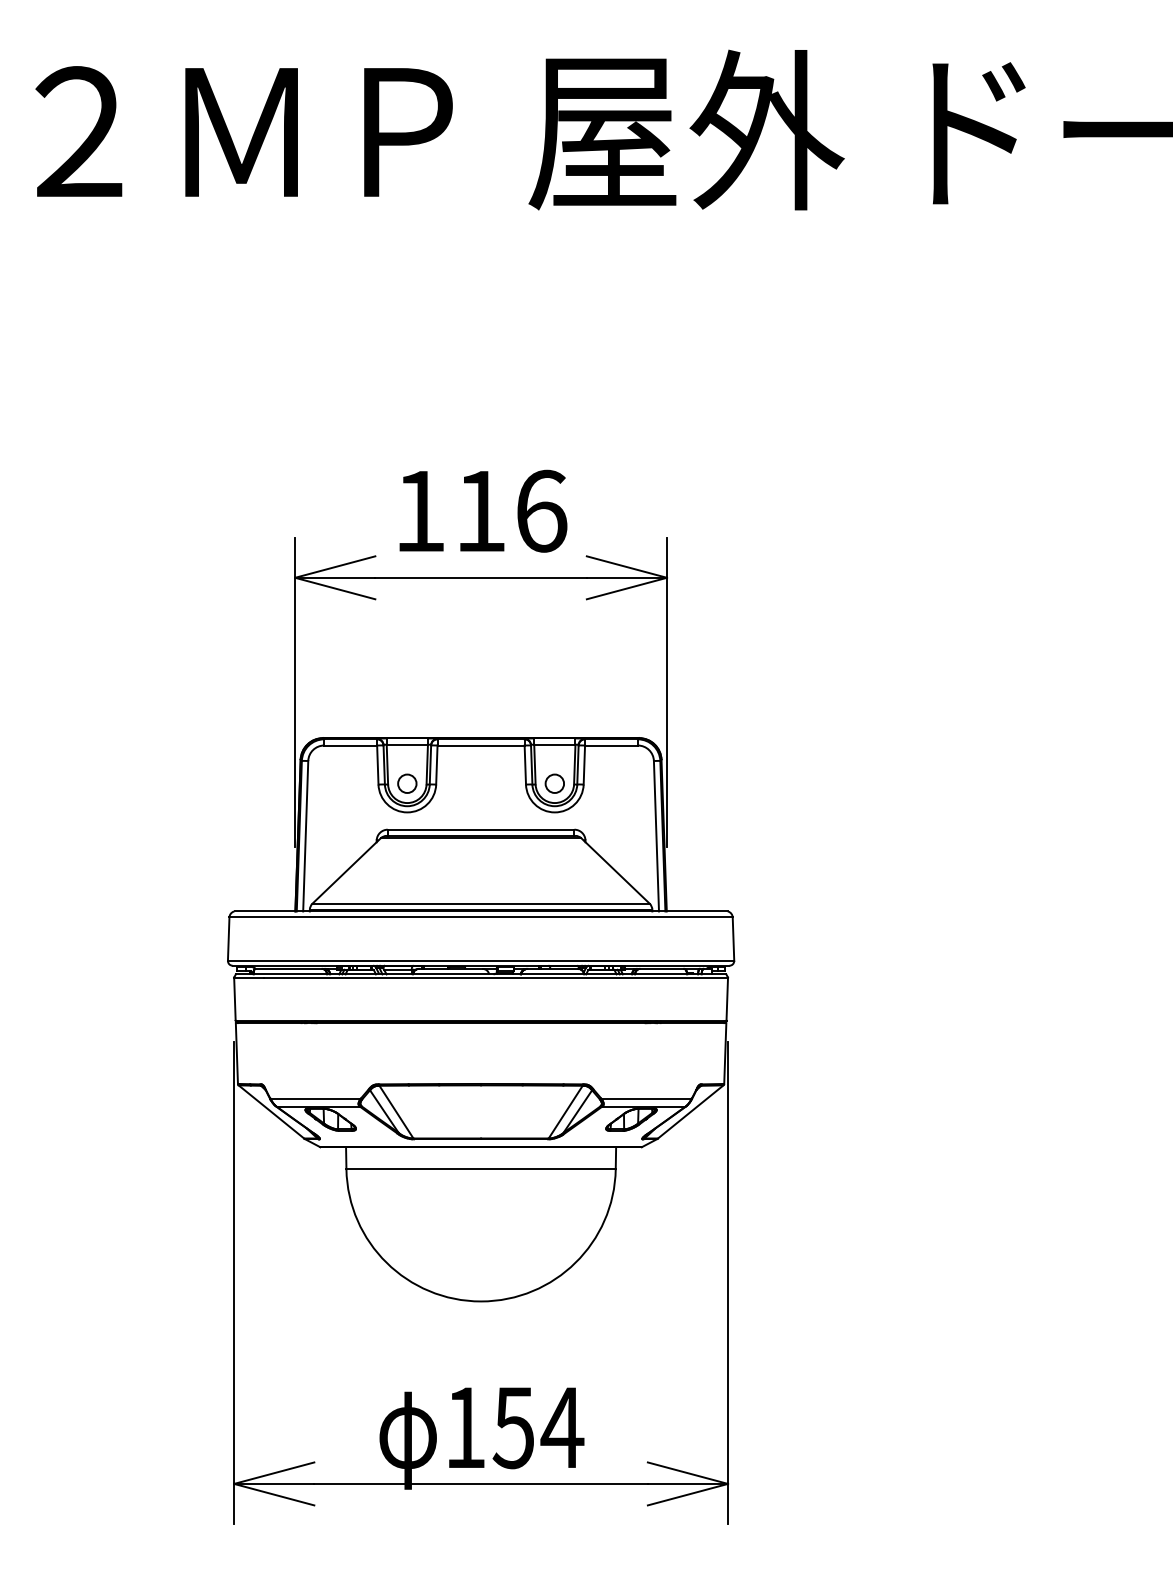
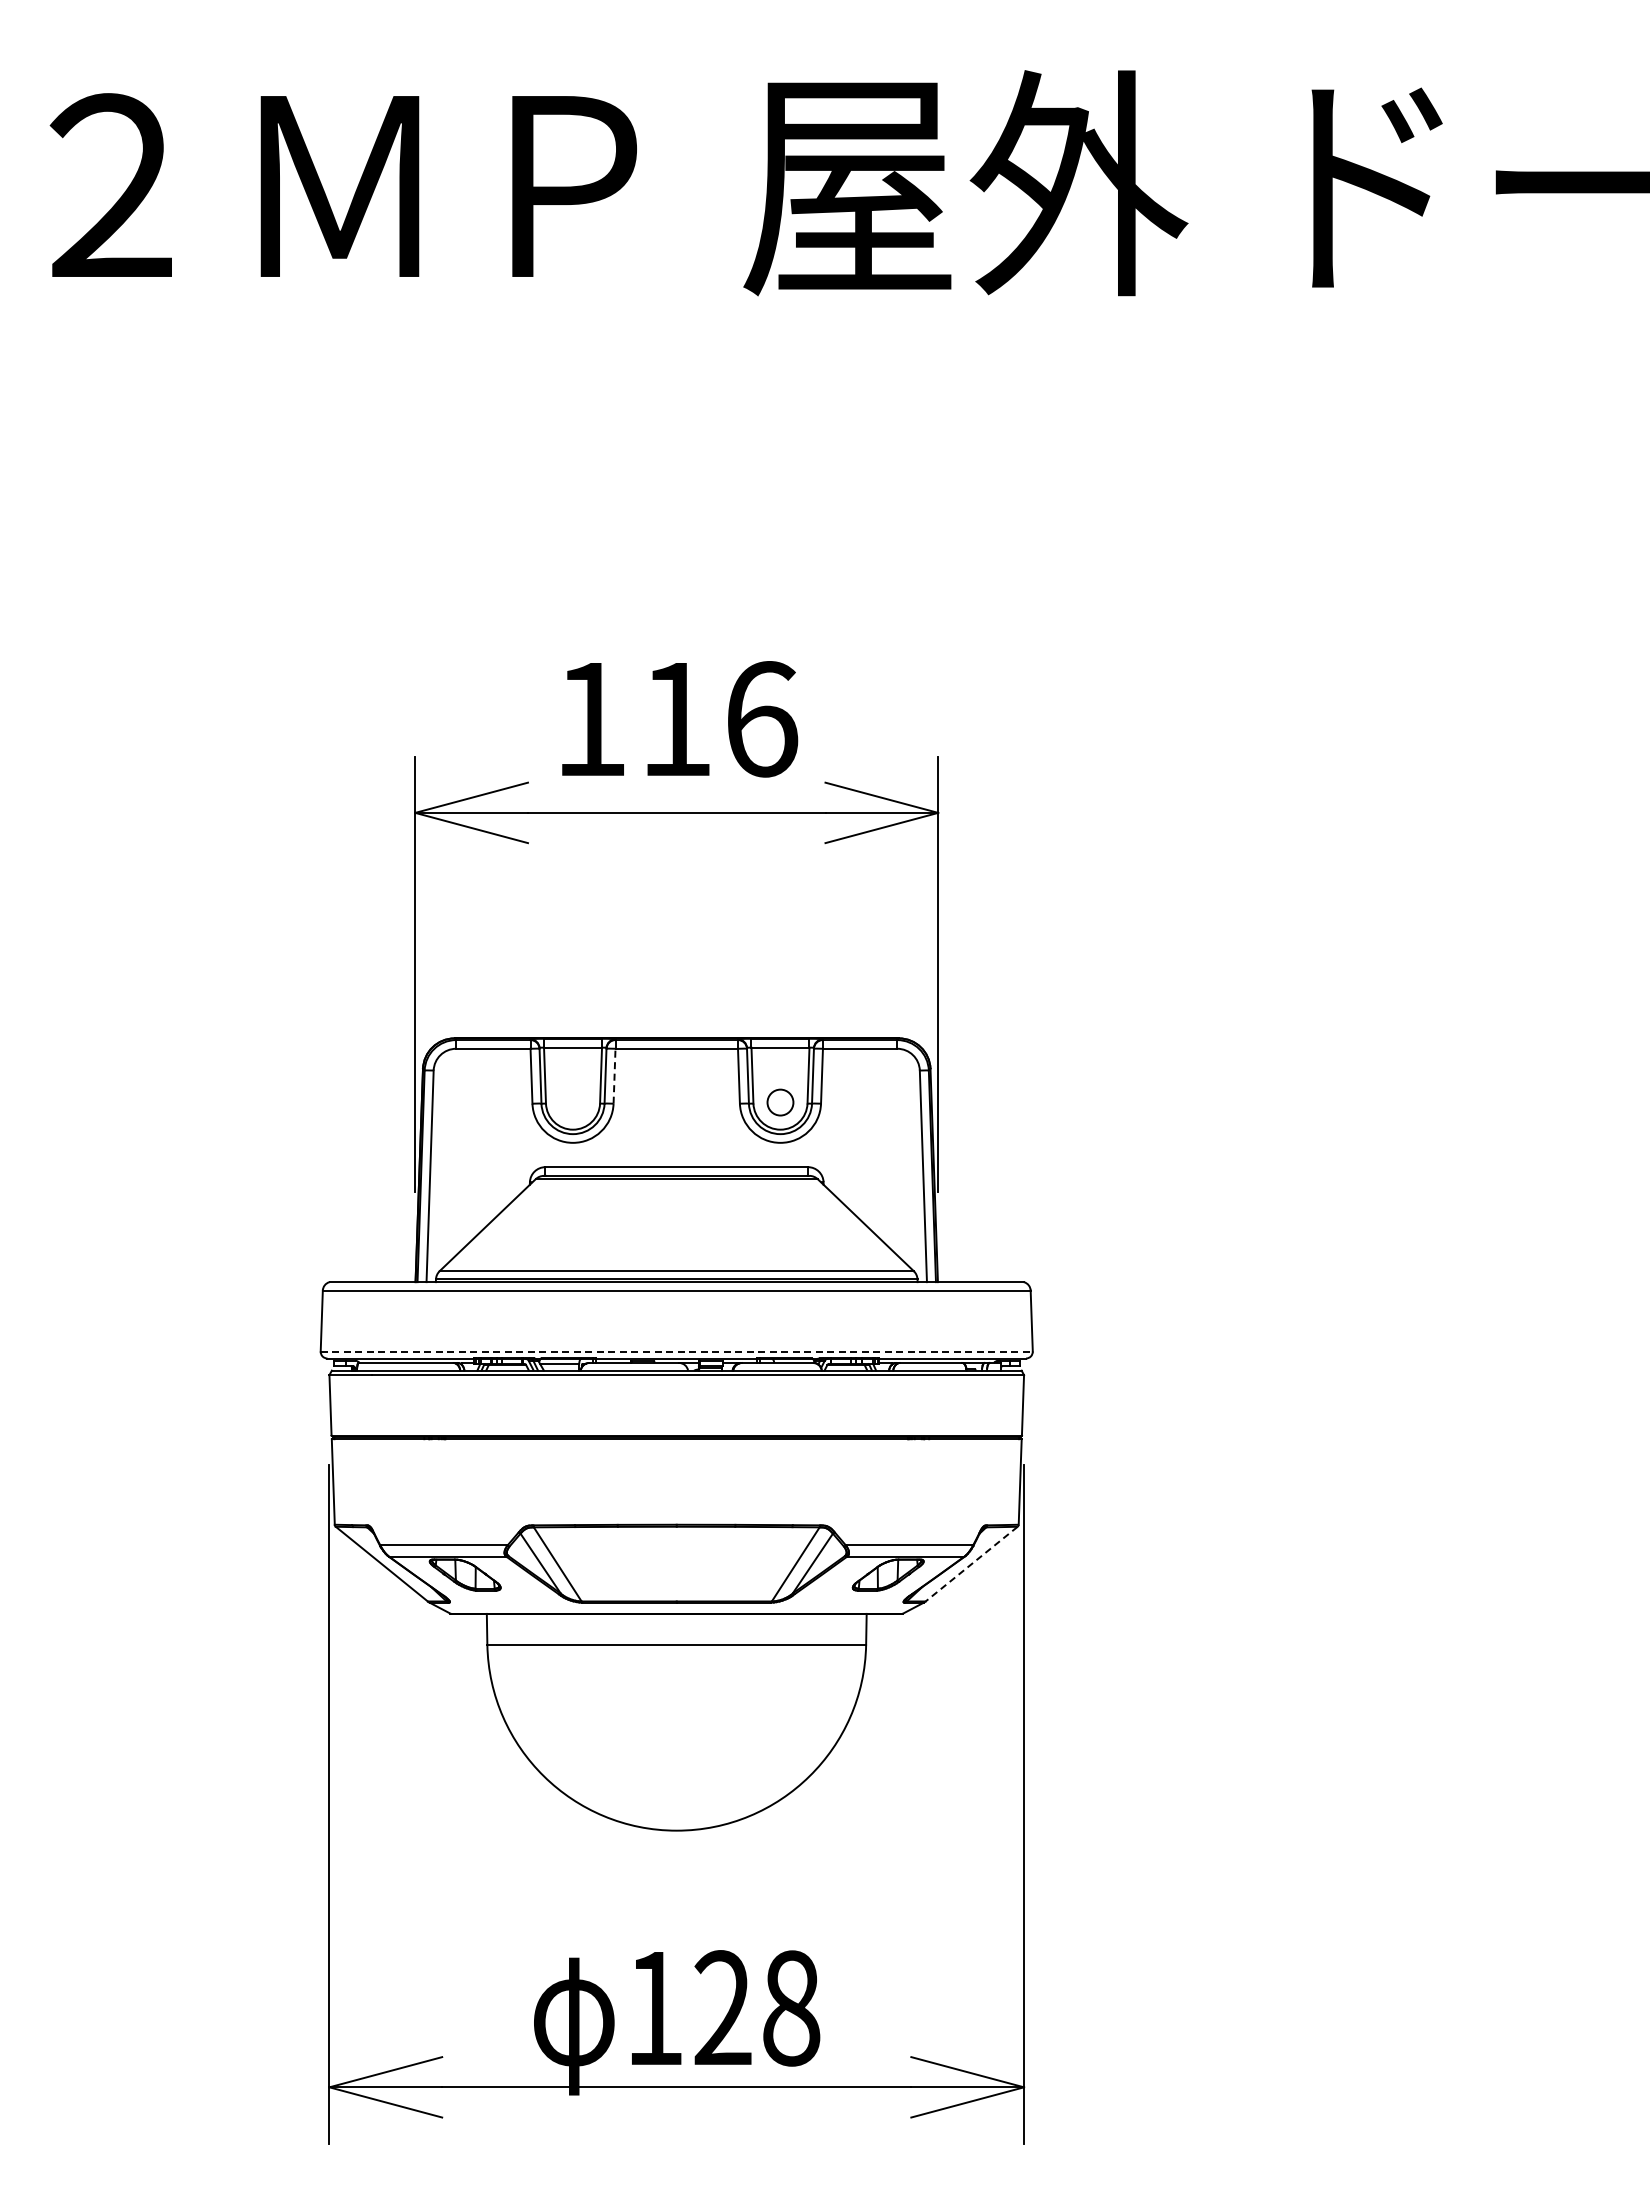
line: (436, 764) -> (614, 1075), solid -> dashed
circle: (406, 783) -> (572, 1102), removed
line: (481, 960) -> (677, 1351), solid -> dashed
line: (690, 1112) -> (971, 1564), solid -> dashed
text: (538, 1427) -> (757, 2008), 154 -> 128

